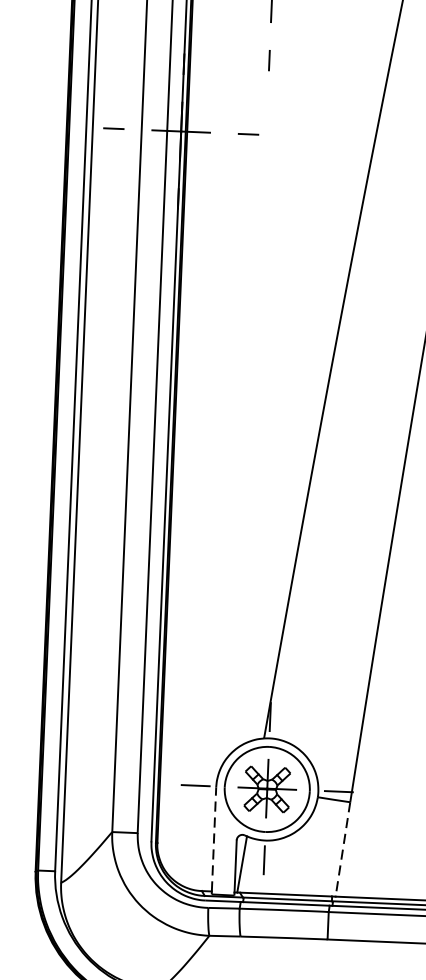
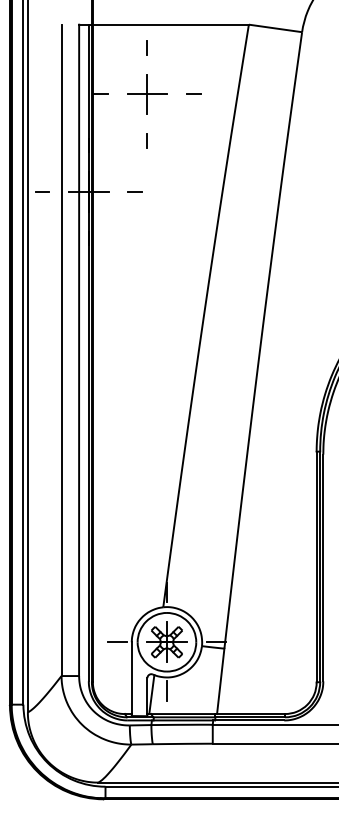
line: (213, 839) -> (131, 678), dashed -> solid
line: (342, 849) -> (220, 681), dashed -> solid

